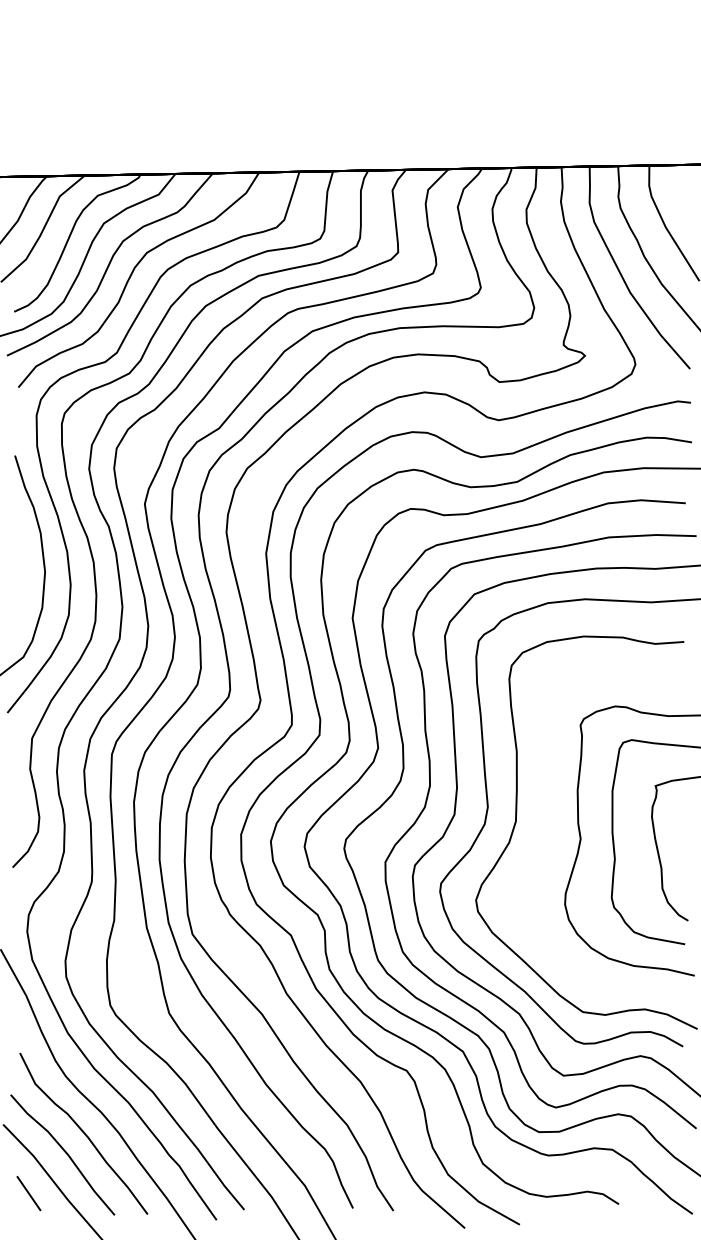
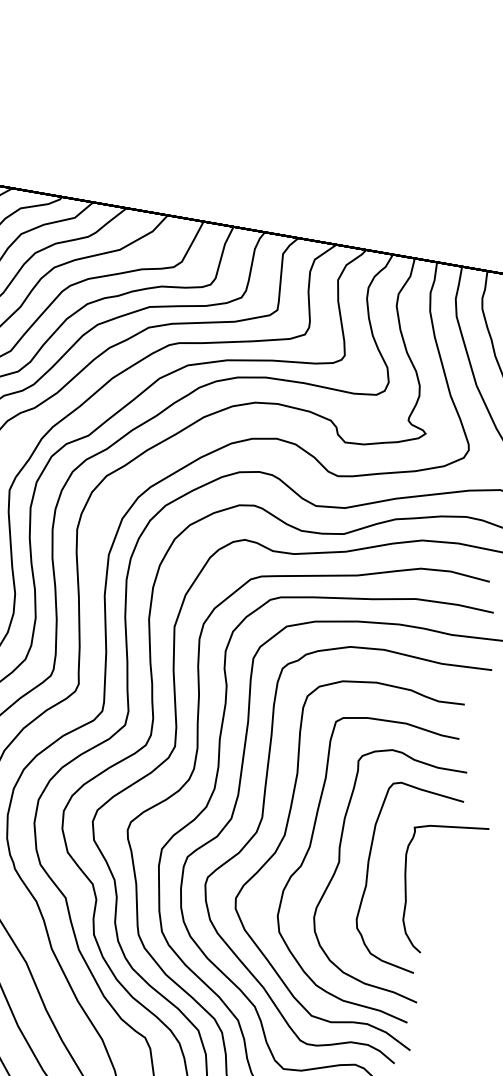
part: (546, 830) -> (310, 848), added

